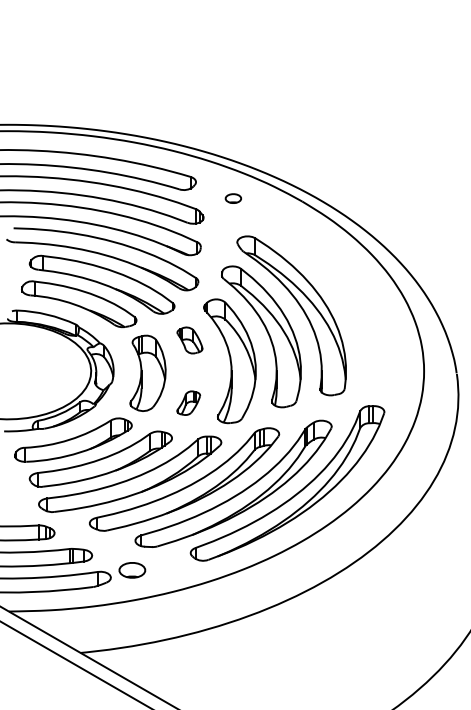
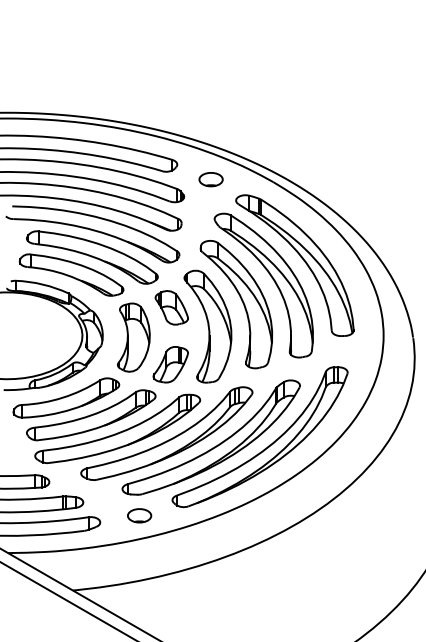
part: (233, 198) -> (211, 179), size x1.67
part: (334, 287) -> (302, 259), added
part: (189, 340) -> (171, 307), size x1.43
part: (188, 402) -> (170, 363), size x1.67
part: (132, 570) -> (139, 515), moved

